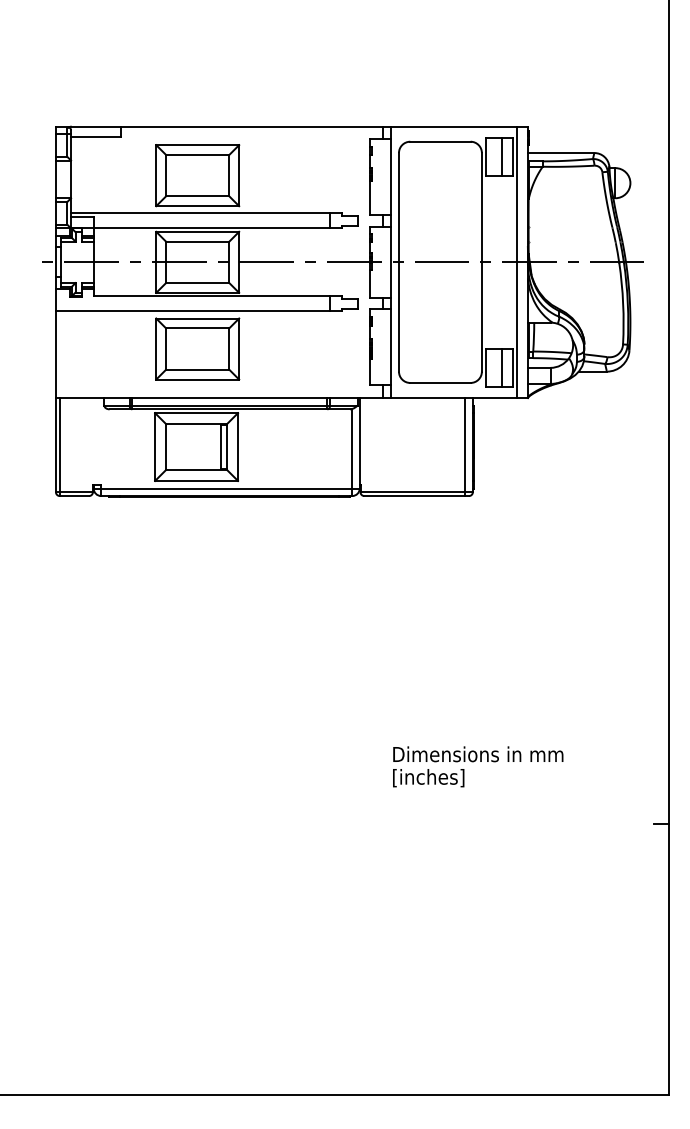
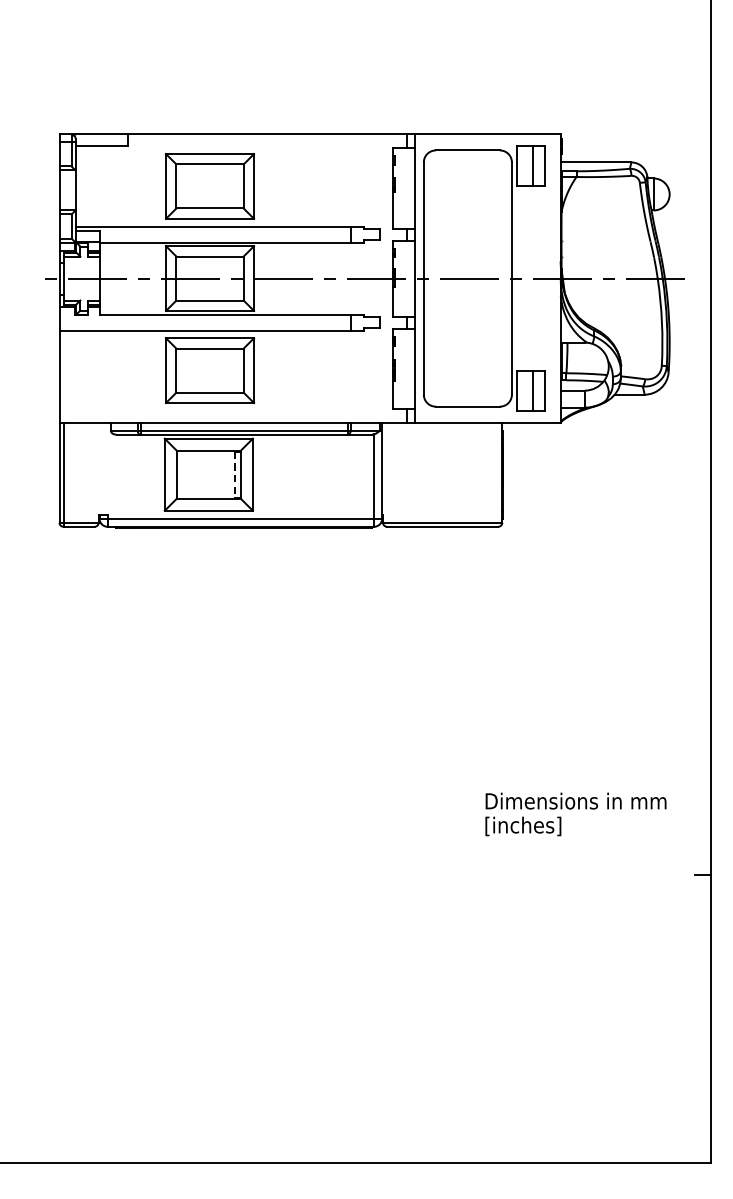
line: (516, 262) -> (548, 278), removed
line: (221, 447) -> (235, 475), solid -> dashed
line: (465, 447) -> (494, 475), removed
text: (478, 766) -> (576, 814), moved

